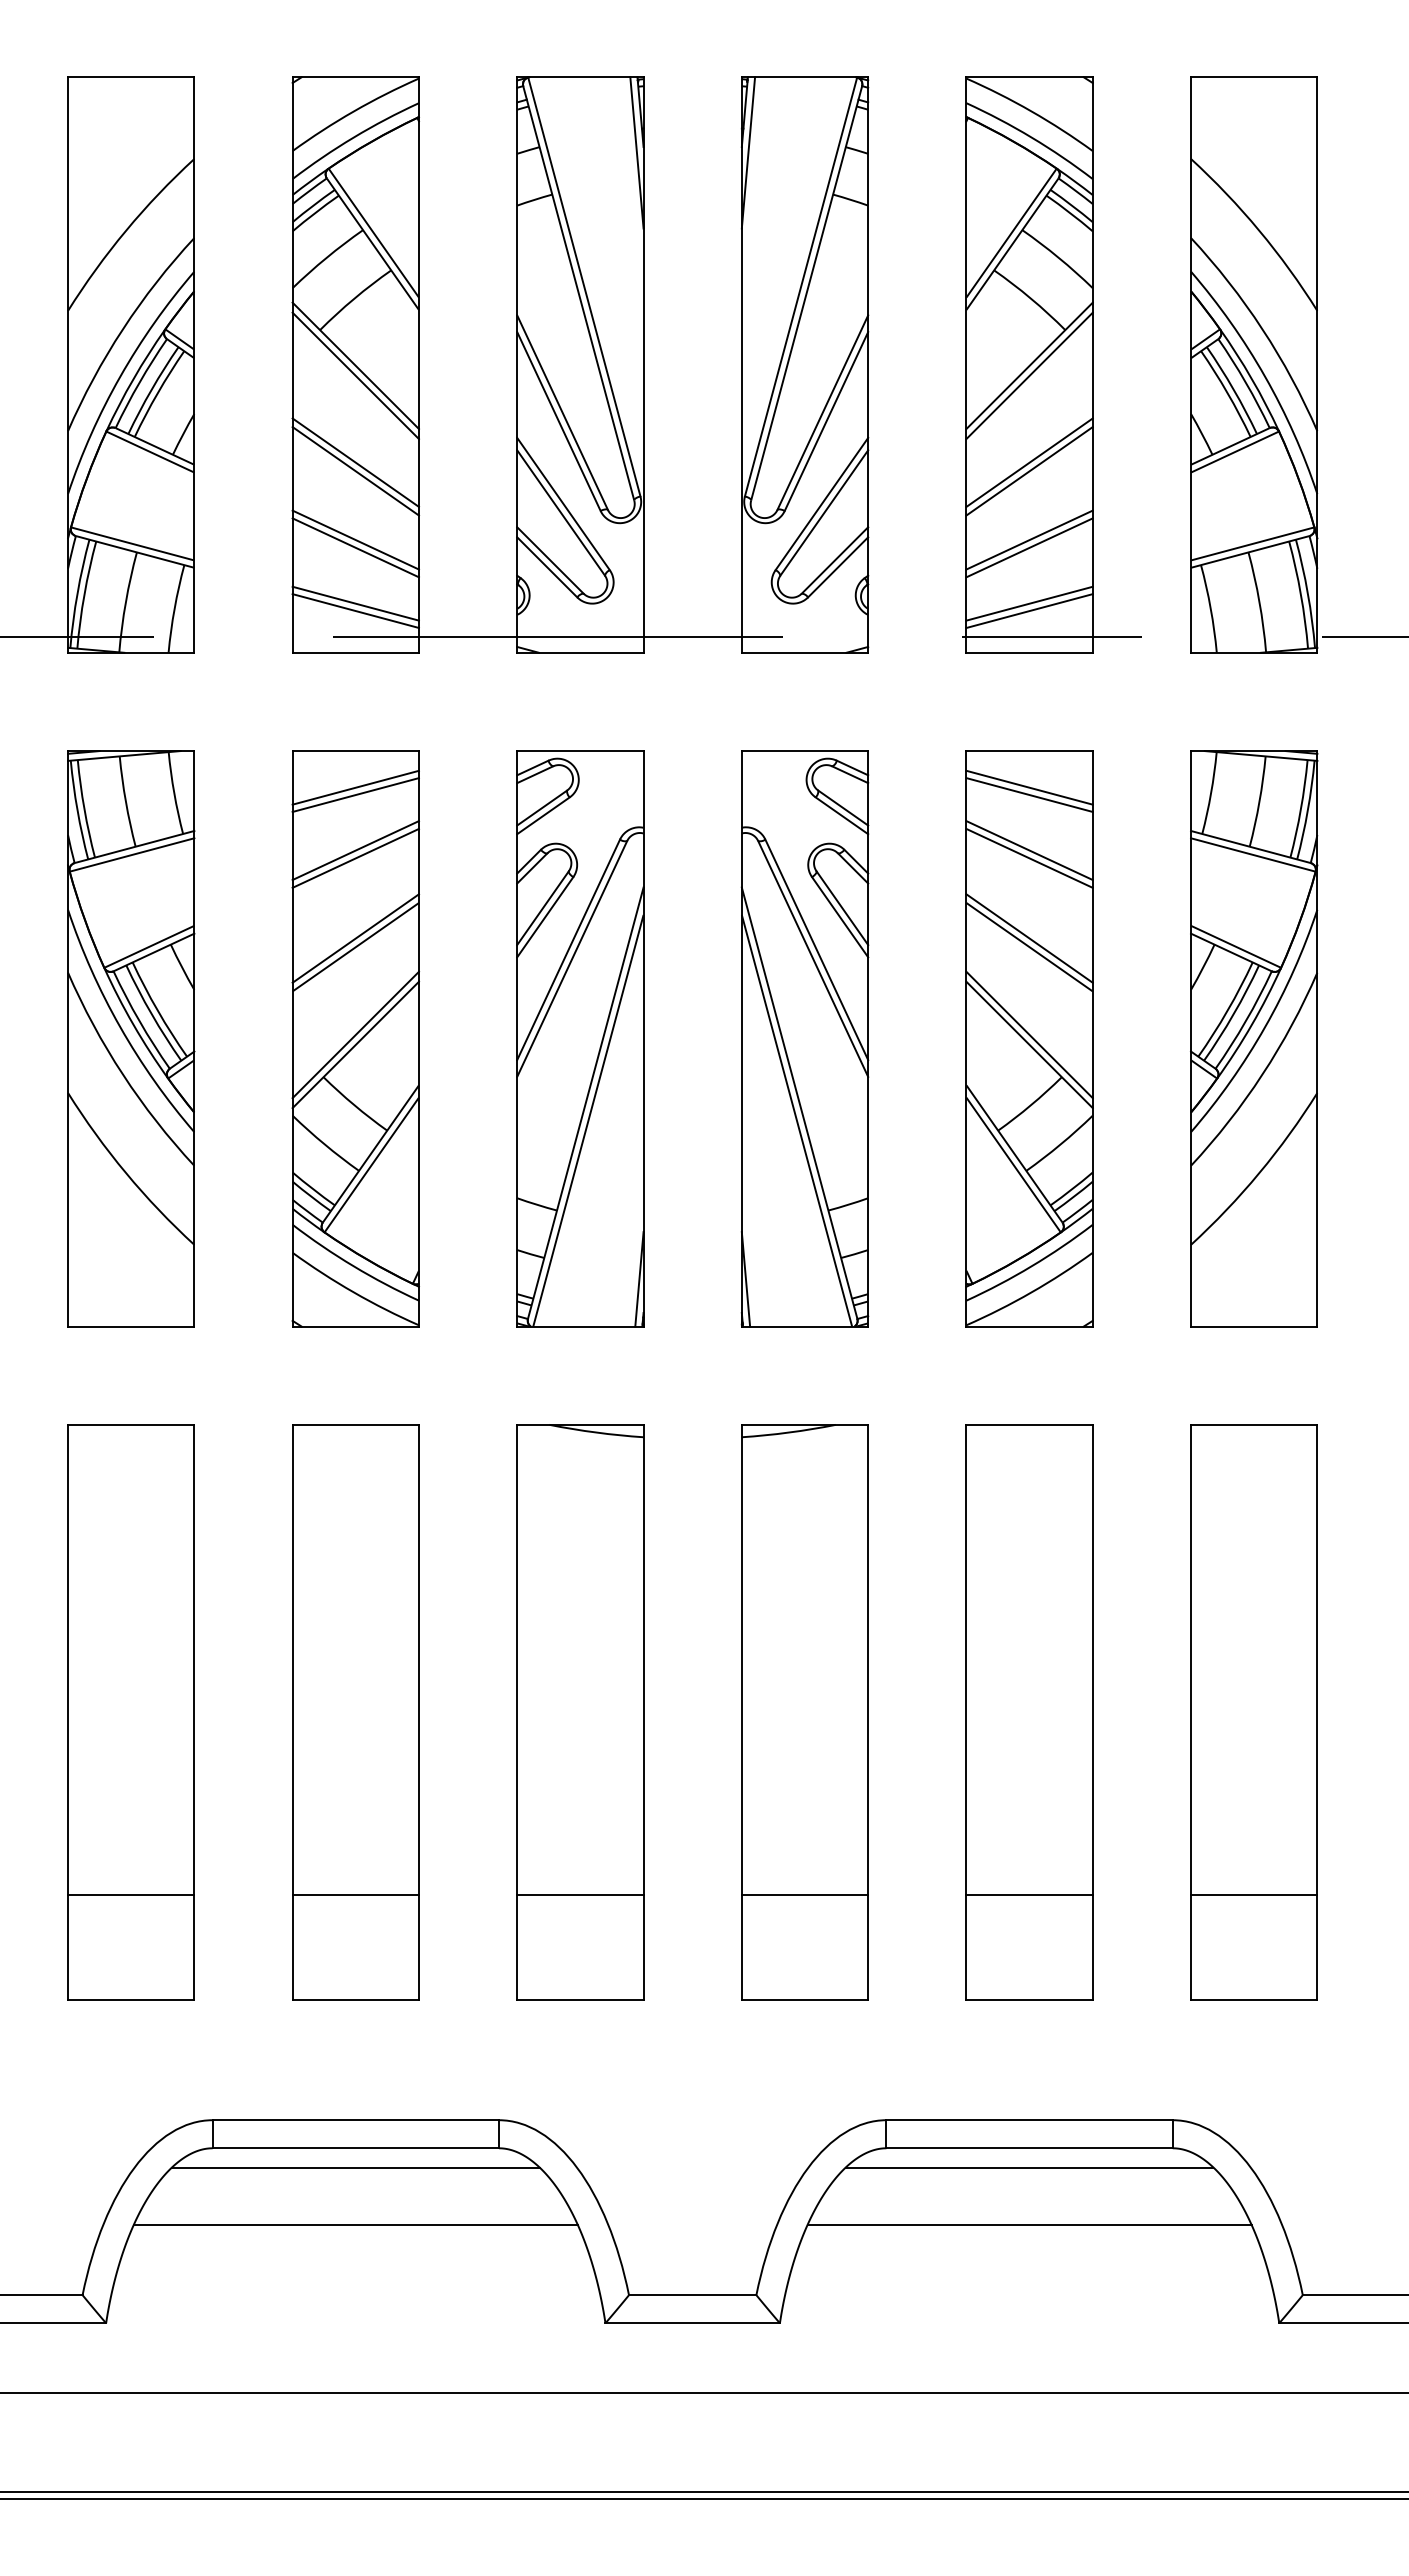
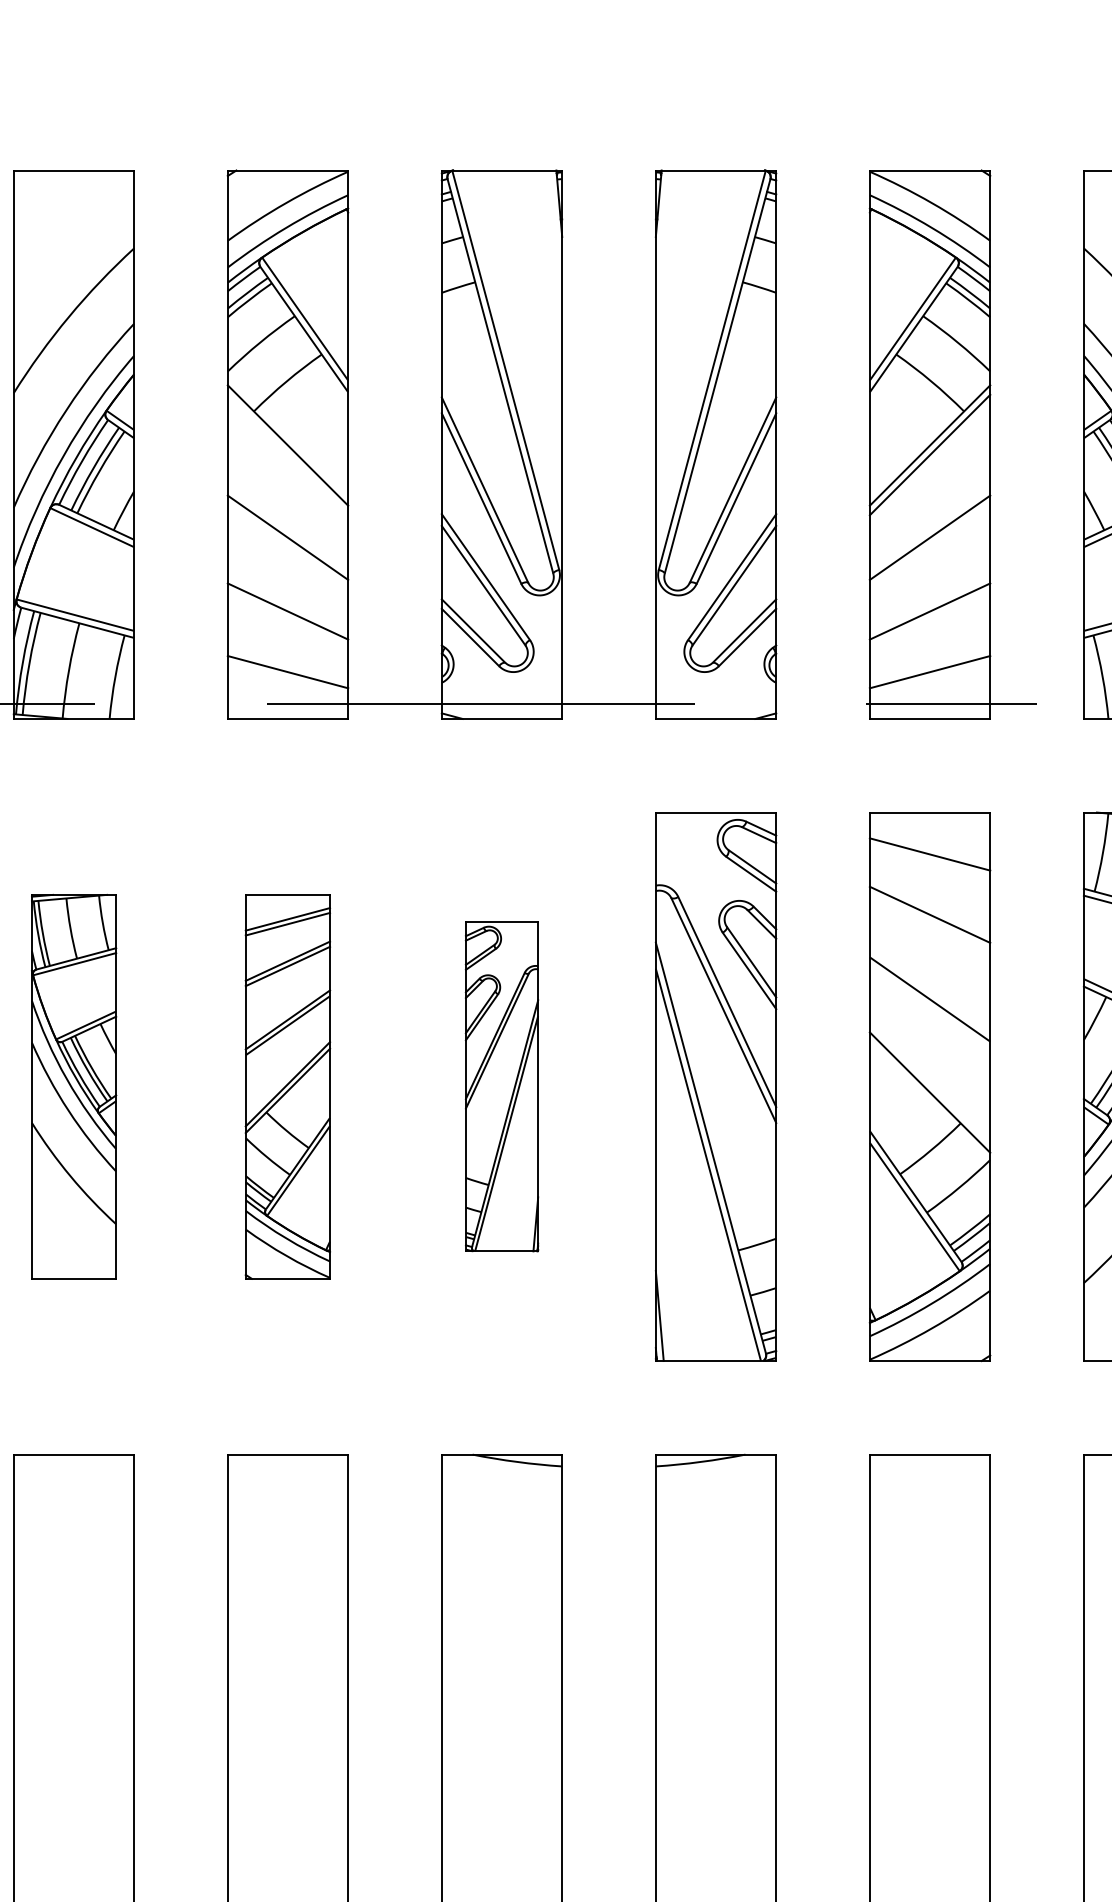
line: (636, 152) -> (555, 242), removed
line: (748, 152) -> (662, 242), removed
line: (355, 375) -> (287, 454), removed
line: (355, 471) -> (287, 546), removed
line: (1029, 471) -> (929, 546), removed
line: (355, 547) -> (287, 618), removed
line: (1029, 547) -> (929, 618), removed
line: (355, 610) -> (287, 678), removed
line: (1029, 610) -> (929, 678), removed
line: (1029, 787) -> (929, 847), removed
line: (1029, 850) -> (929, 907), removed
line: (1029, 938) -> (929, 991), removed
line: (1029, 1034) -> (929, 1082), removed
part: (131, 1038) -> (74, 1086), size x0.7
part: (355, 1038) -> (287, 1086), size x0.7
part: (580, 1038) -> (502, 1086), size x0.6

